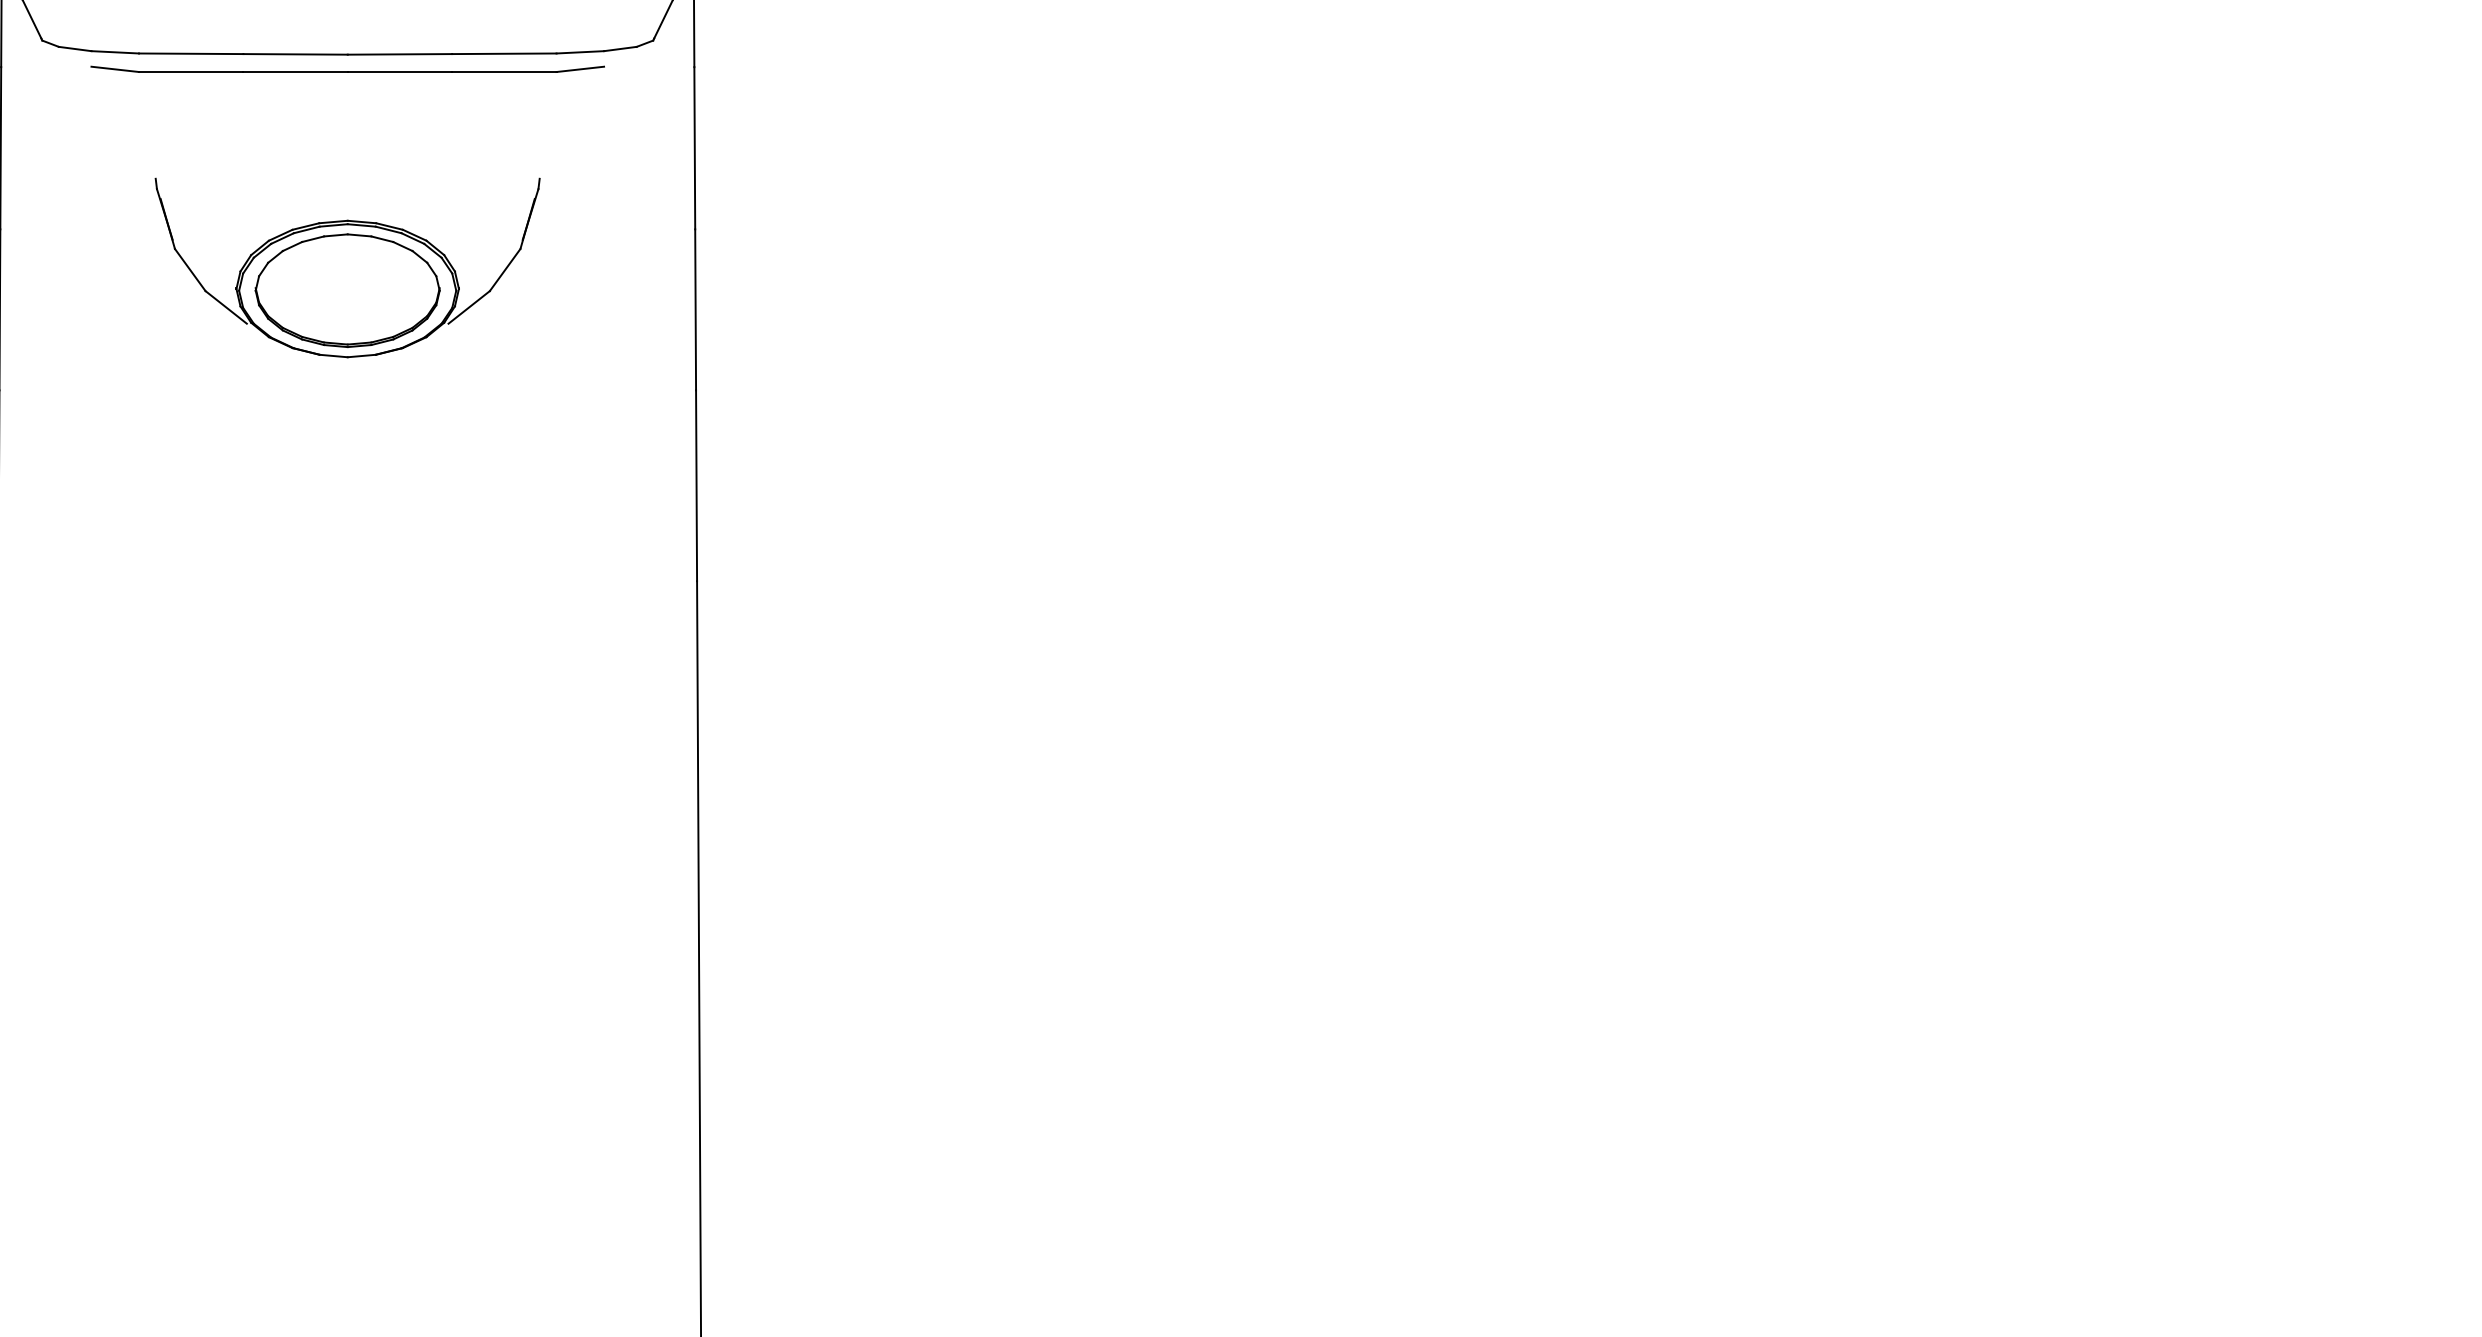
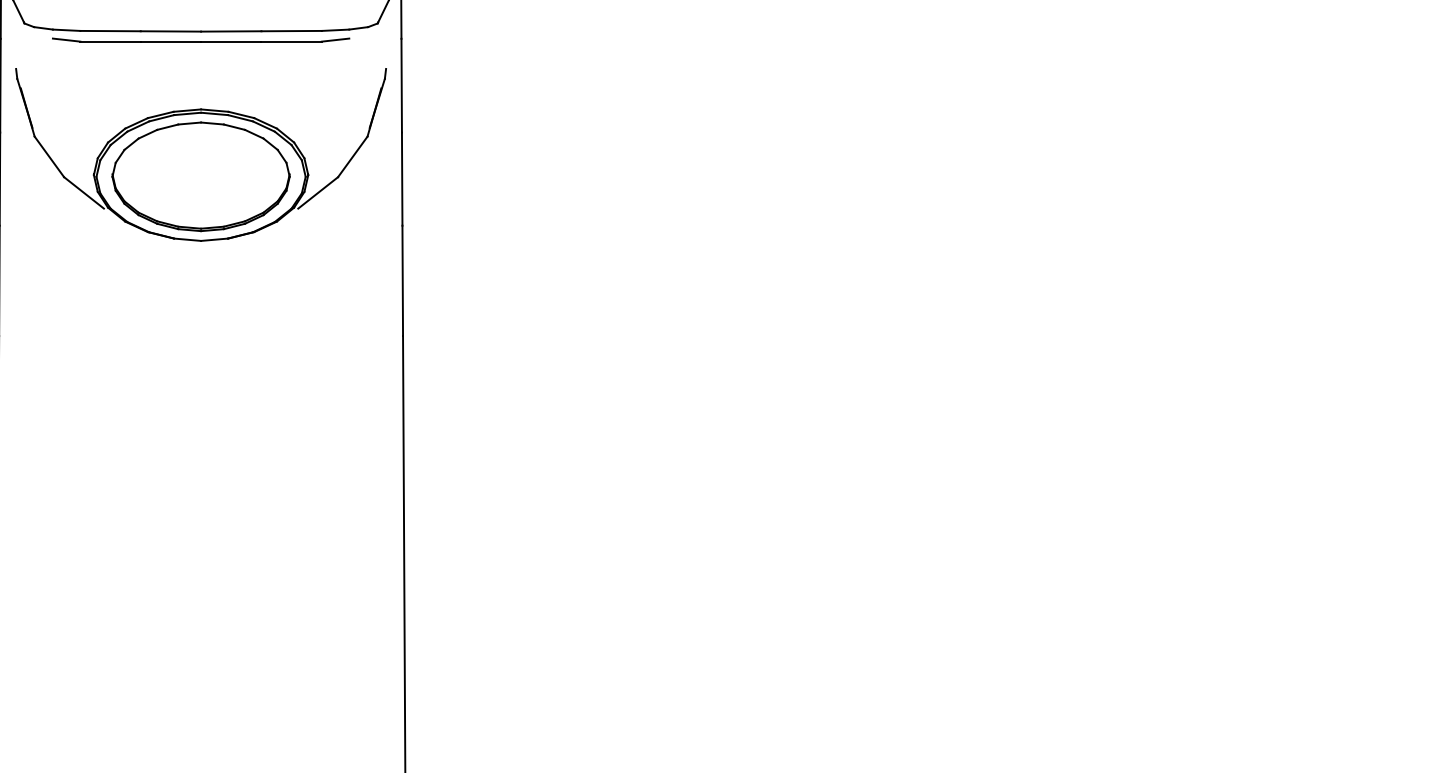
part: (346, 267) -> (200, 154), size x1.67

